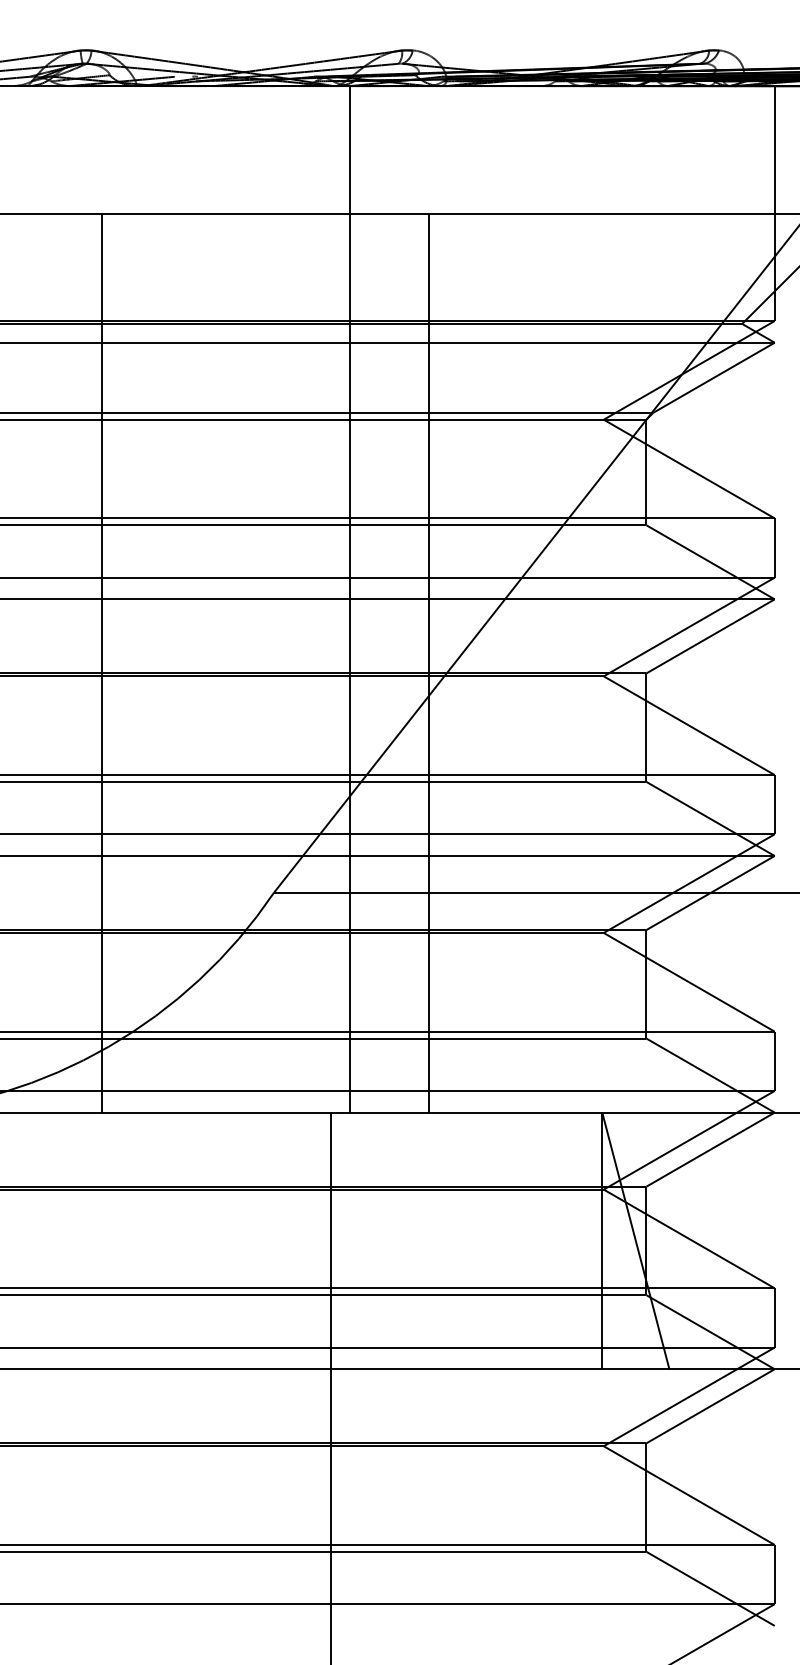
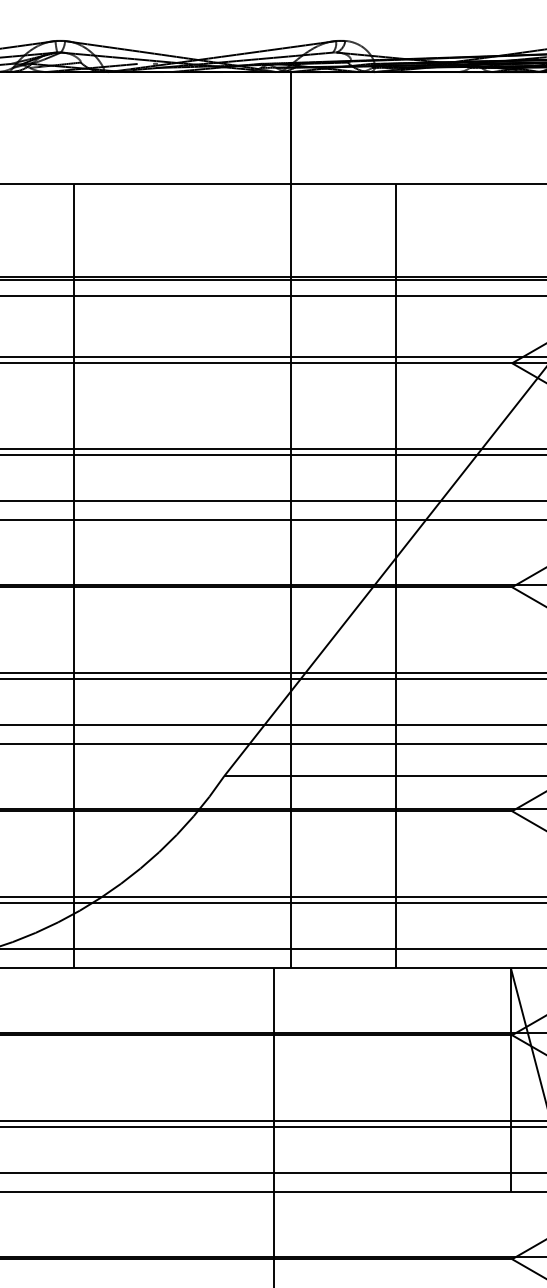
line: (428, 663) -> (395, 576), moved

